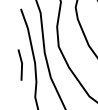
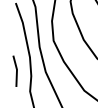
line: (21, 64) -> (16, 70), moved

